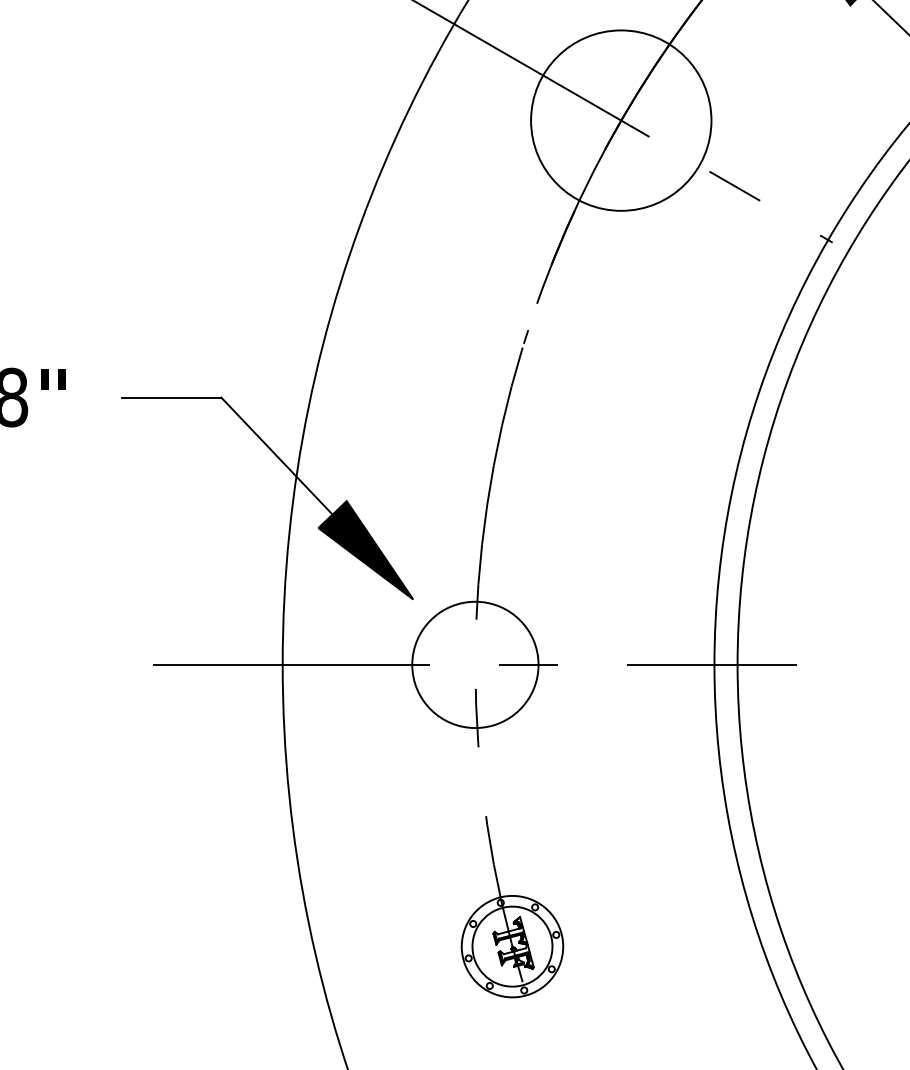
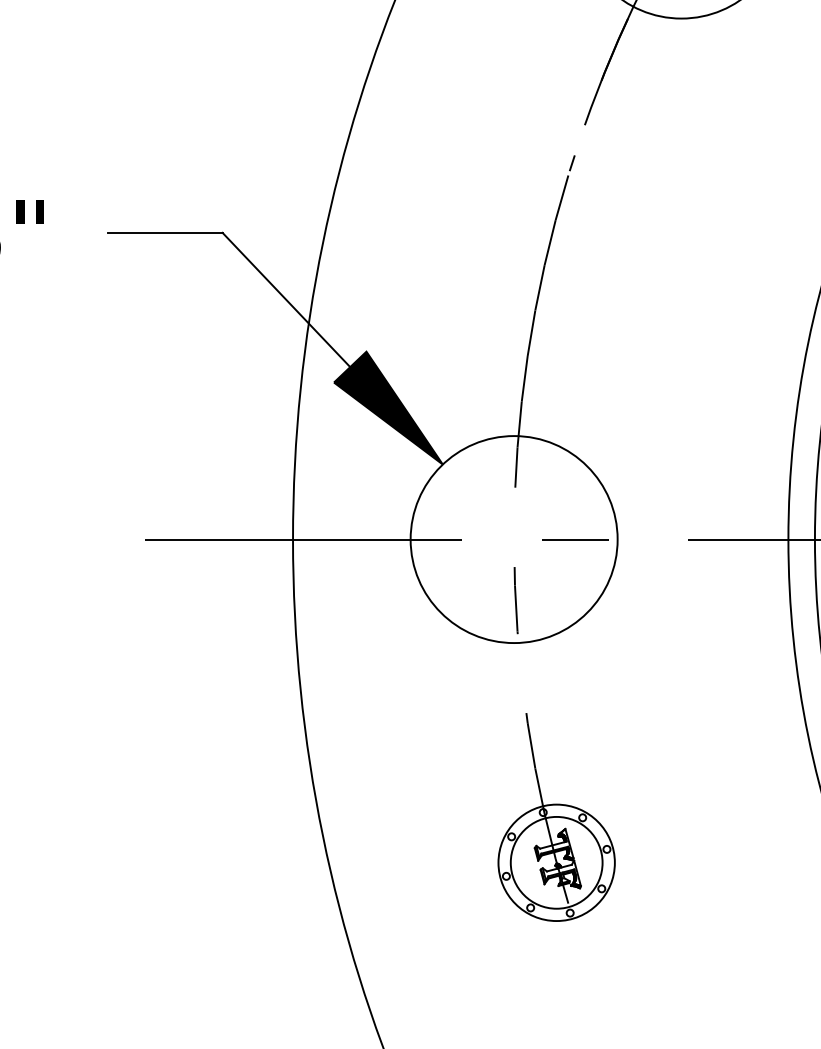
circle: (475, 664) -> (514, 539), size x1.43

